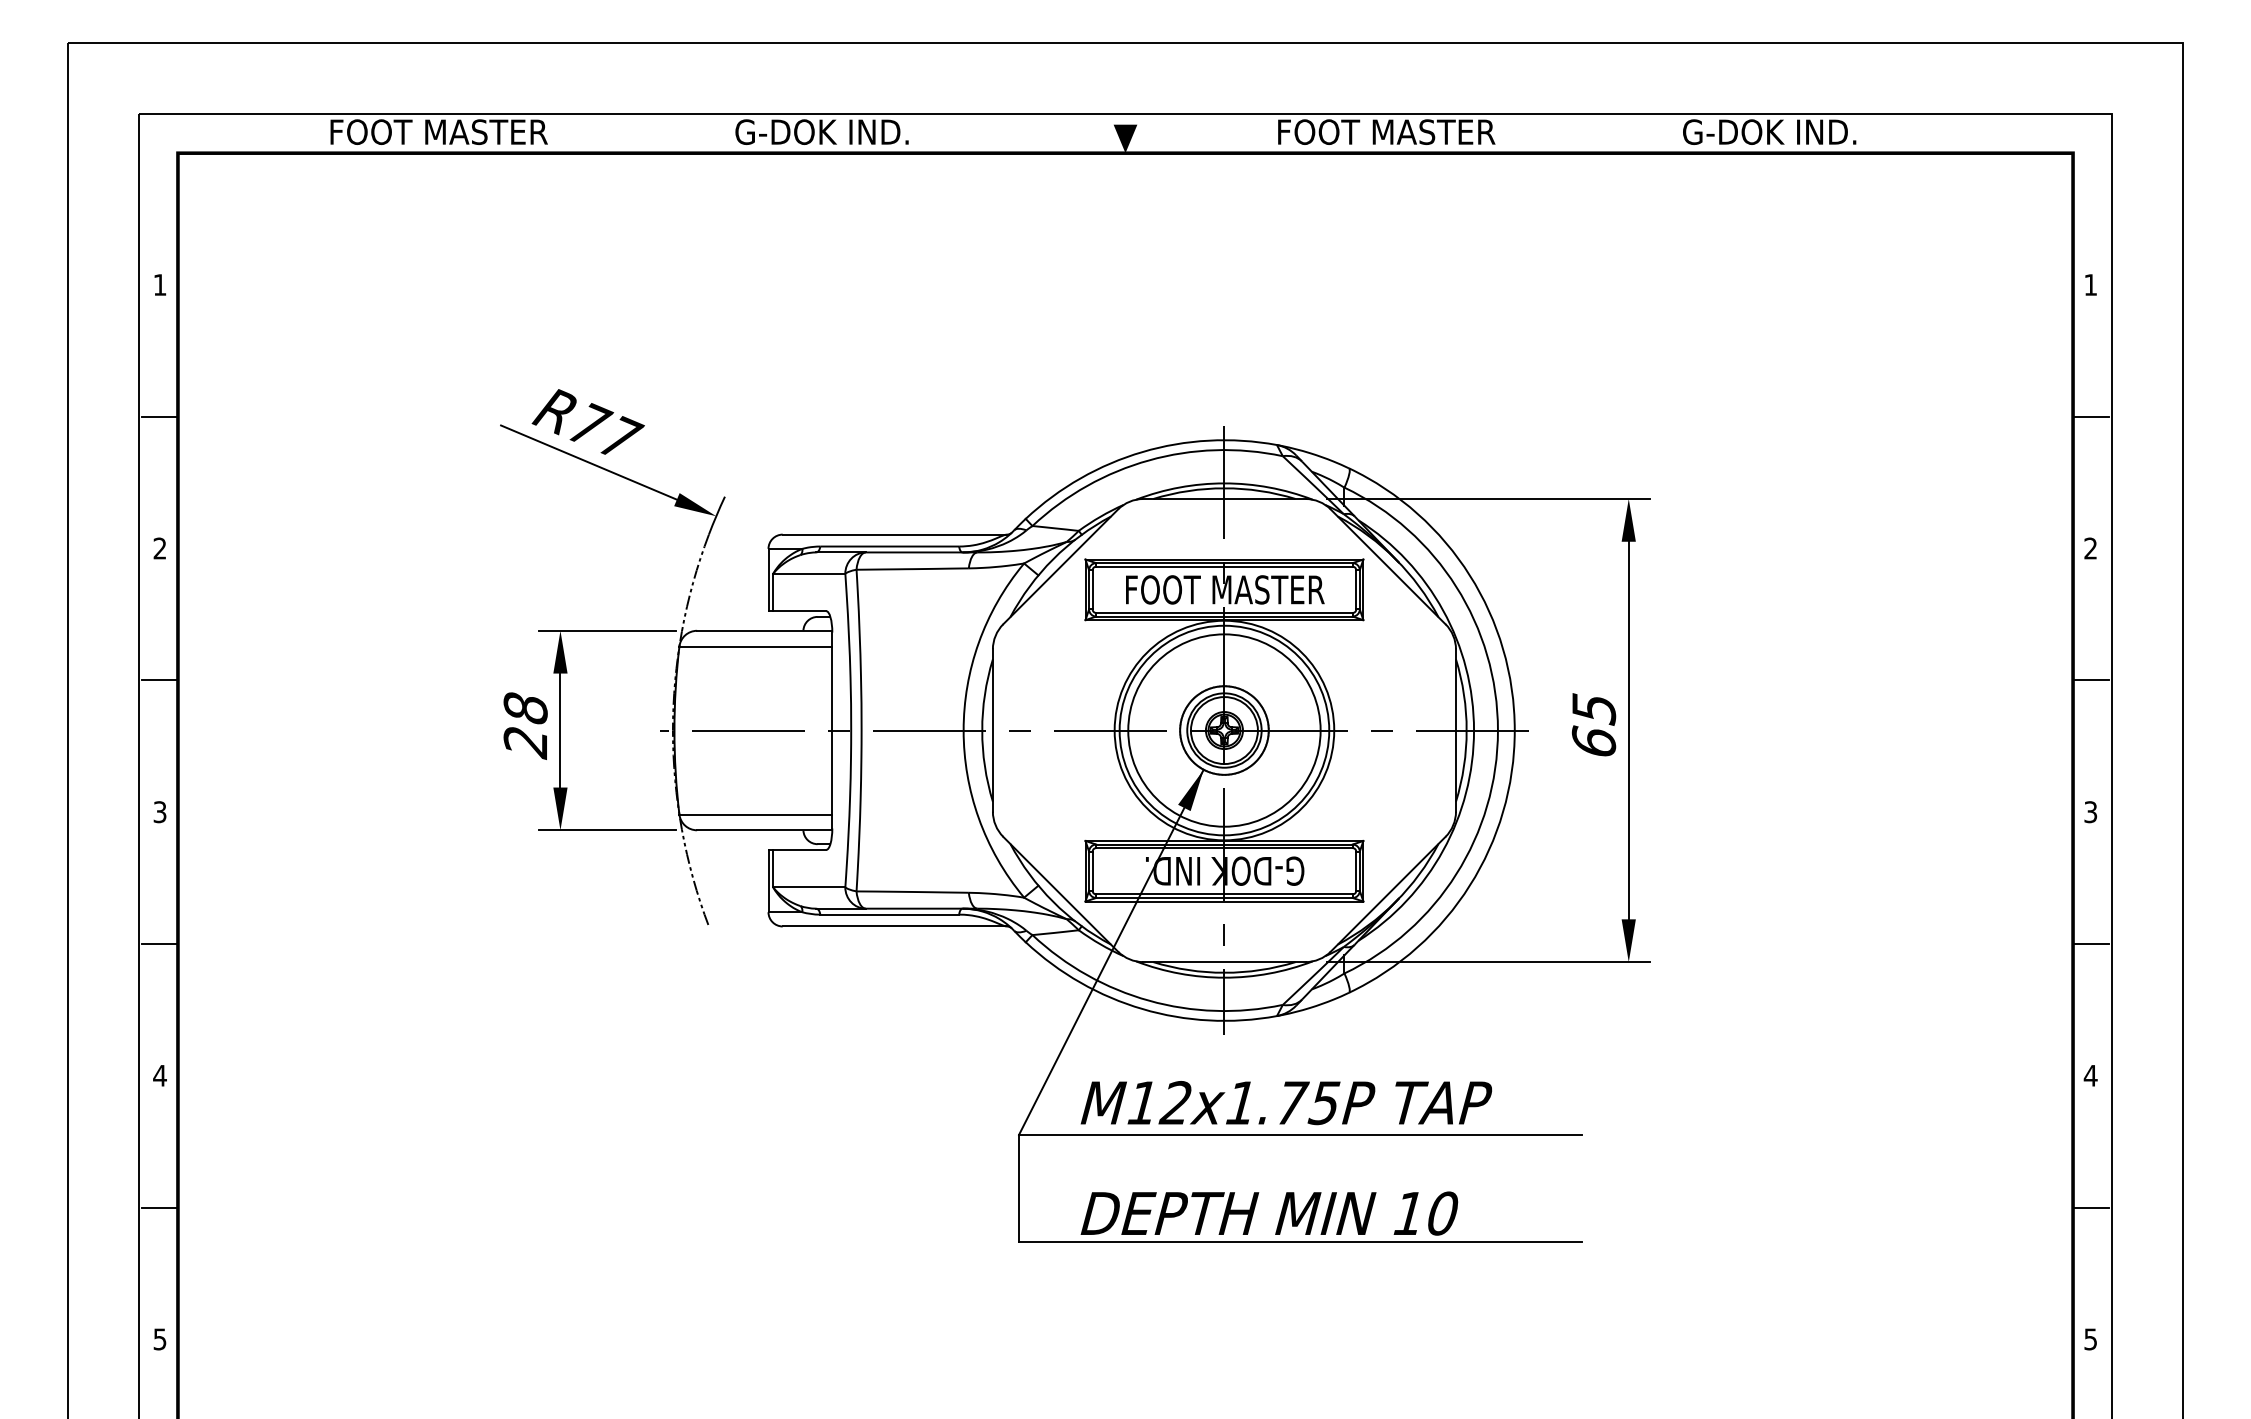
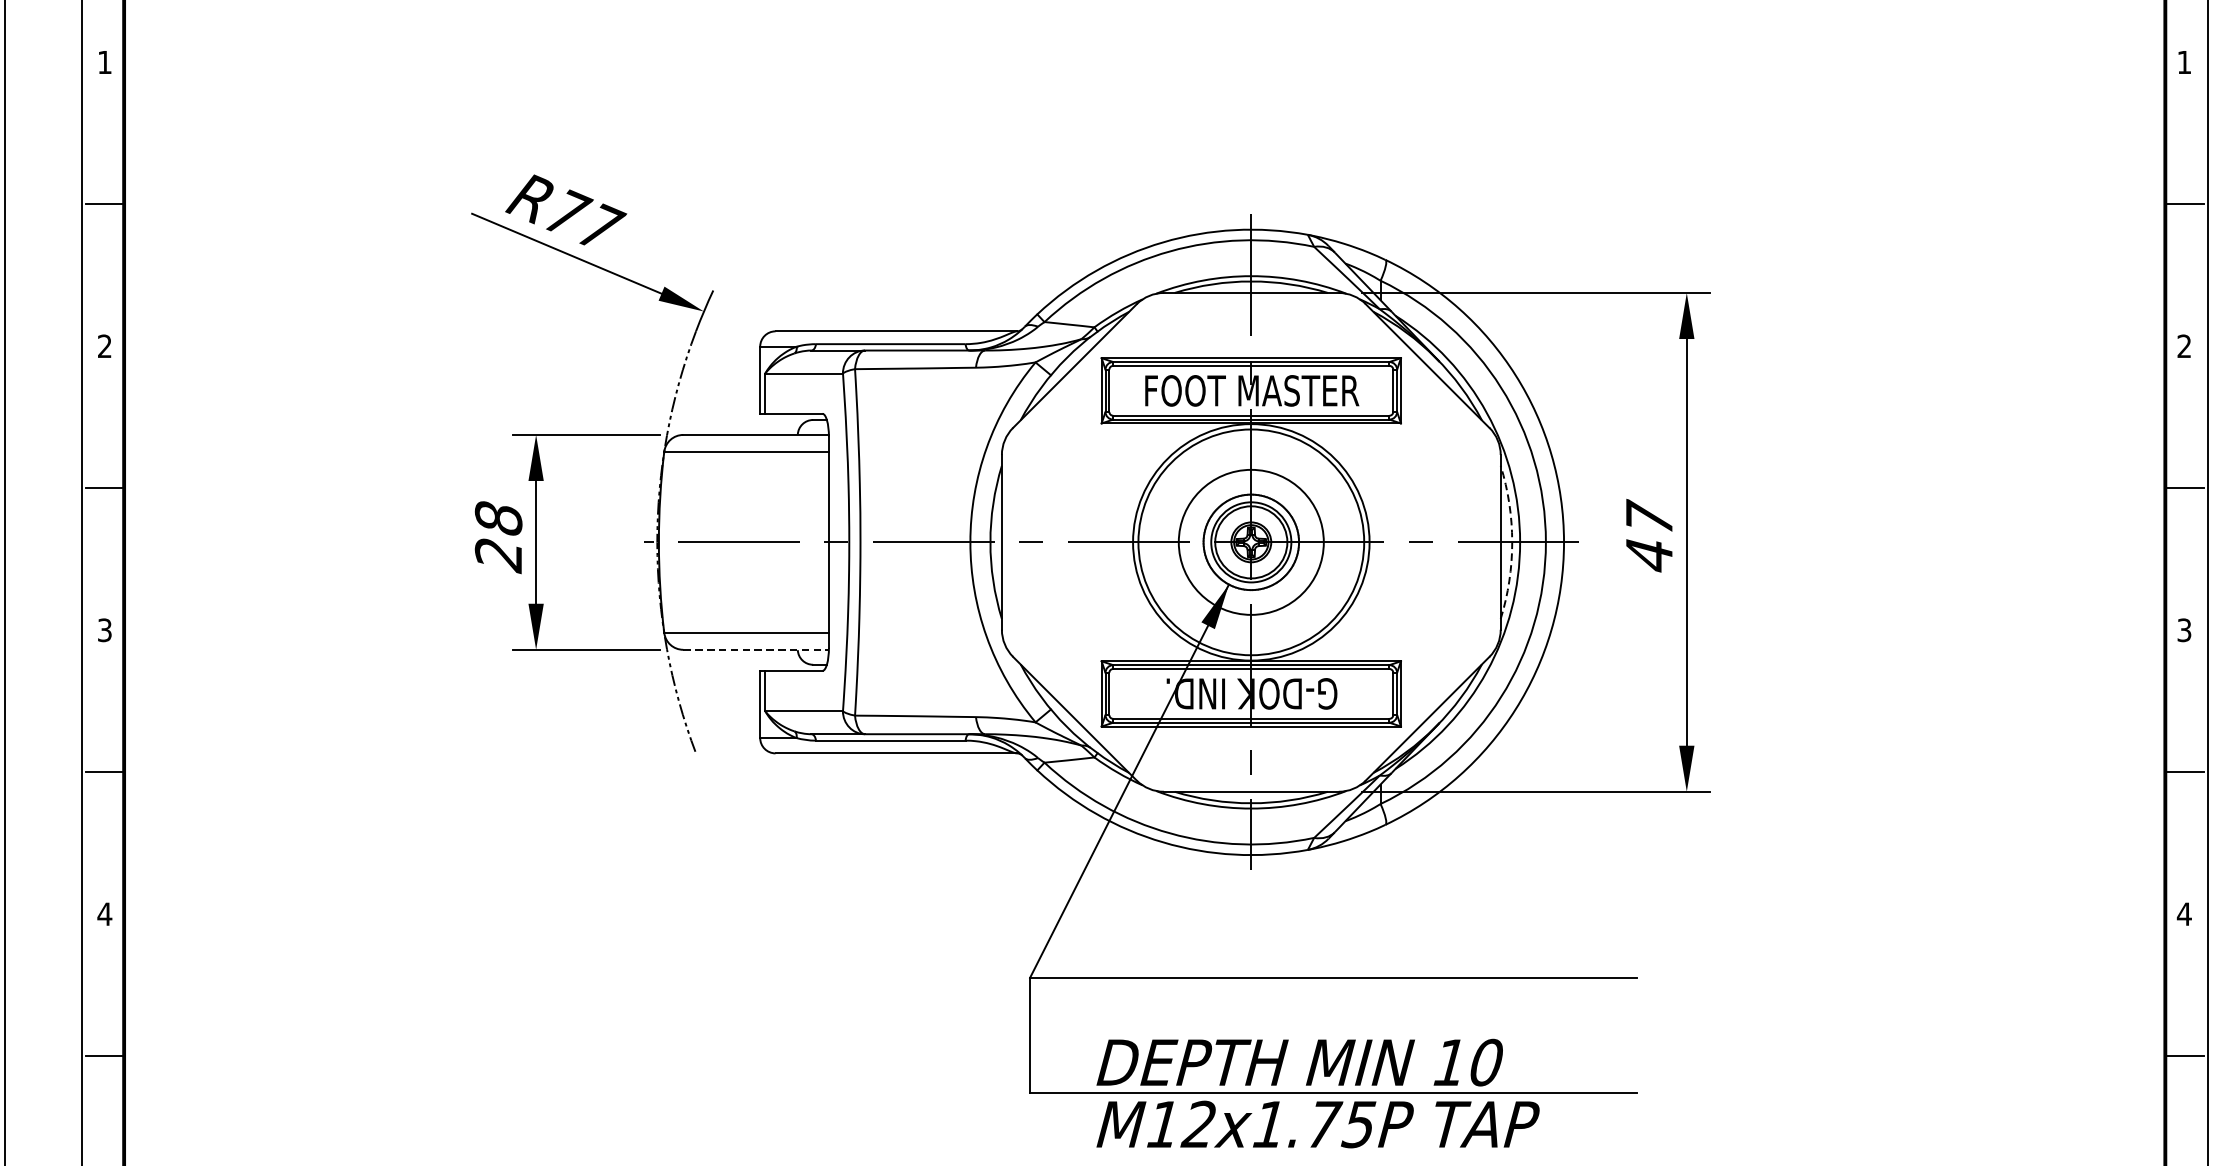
text: (1593, 724) -> (1648, 535), 65 -> 47
circle: (1224, 730) -> (1251, 542), size x0.7
arc: (1466, 730) -> (1512, 542), solid -> dashed
line: (764, 830) -> (755, 650), solid -> dashed
text: (1285, 1103) -> (1317, 1125), moved

